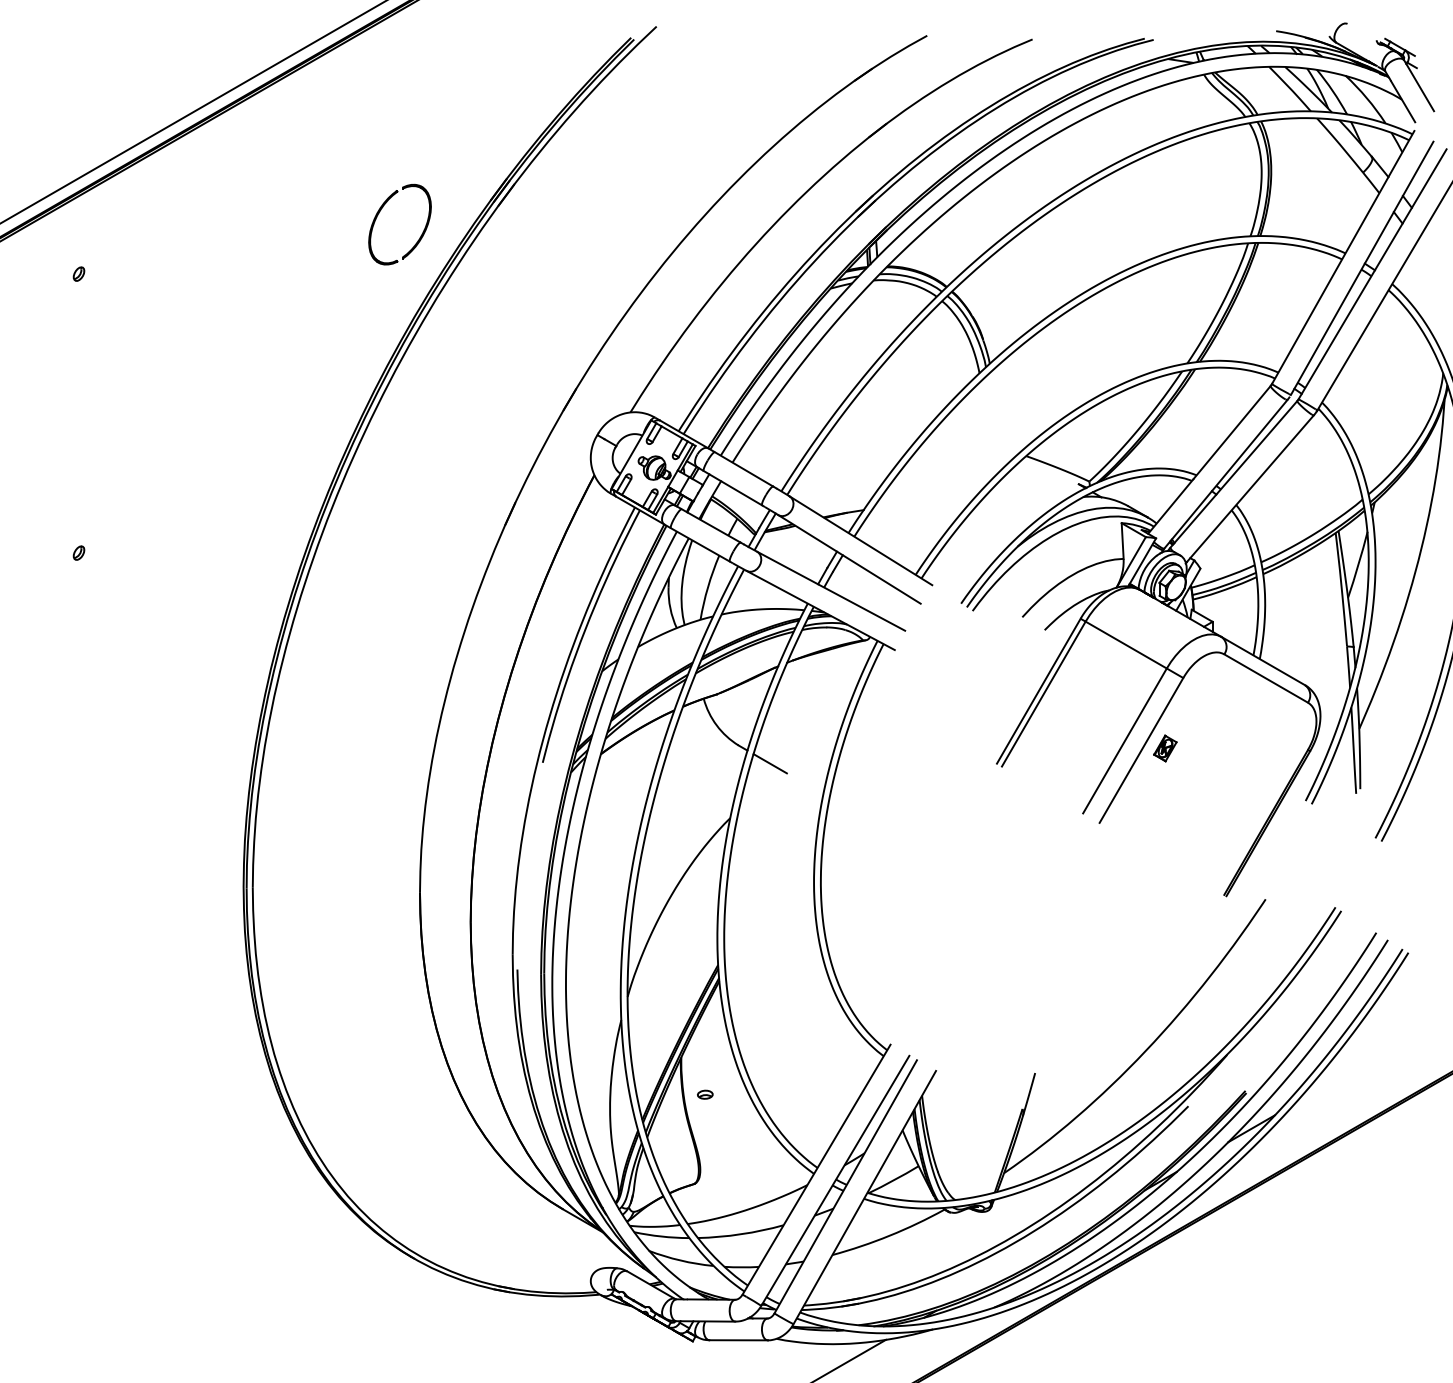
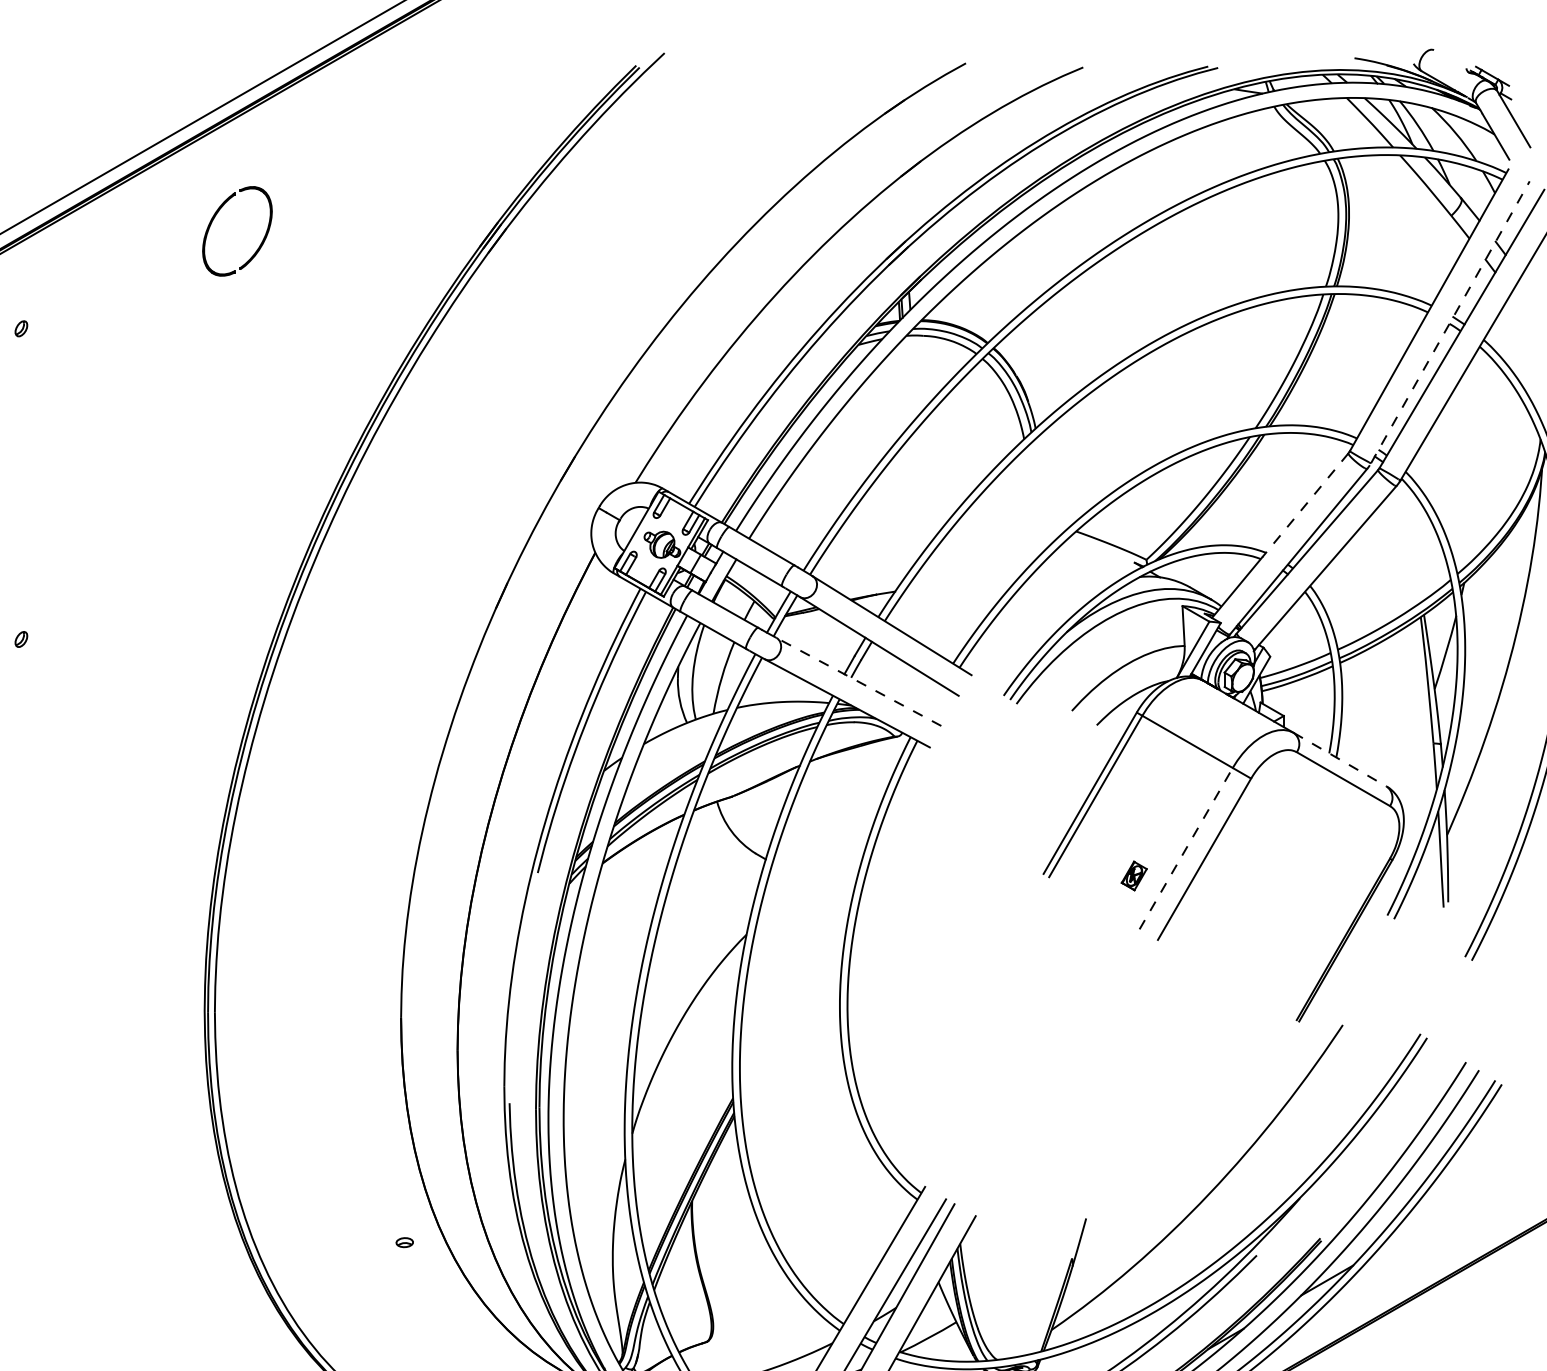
part: (381, 210) -> (216, 215), moved
line: (1362, 267) -> (1450, 321), solid -> dashed
line: (1232, 432) -> (1305, 505), solid -> dashed
line: (831, 591) -> (859, 682), solid -> dashed
line: (1263, 661) -> (1340, 760), solid -> dashed
line: (1124, 740) -> (1185, 848), solid -> dashed
part: (1165, 748) -> (1134, 875), moved
line: (769, 763) -> (790, 873), removed
part: (705, 1094) -> (405, 1242), moved

